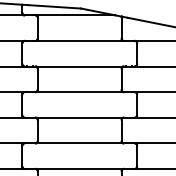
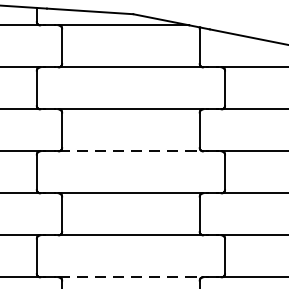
line: (80, 92) -> (132, 151), solid -> dashed
line: (80, 168) -> (132, 276), solid -> dashed

